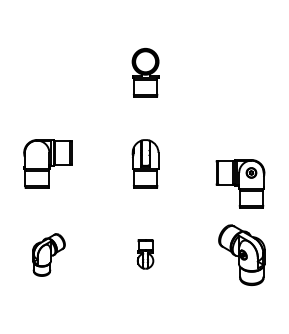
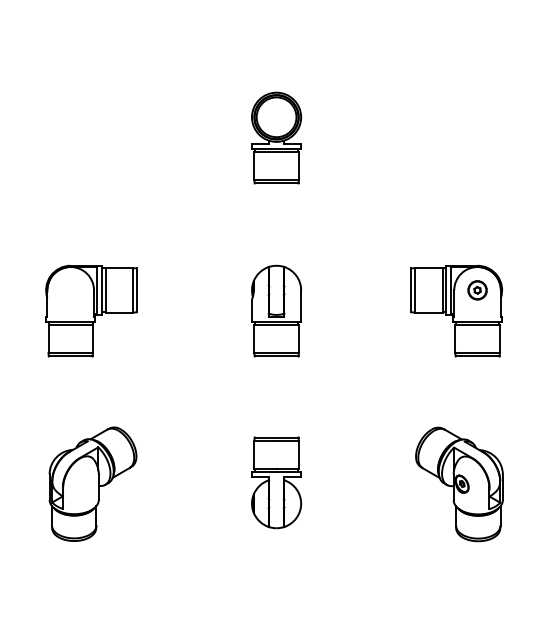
part: (240, 183) -> (456, 310), moved
part: (48, 254) -> (92, 483), size x1.43
part: (145, 254) -> (276, 483), size x1.67

